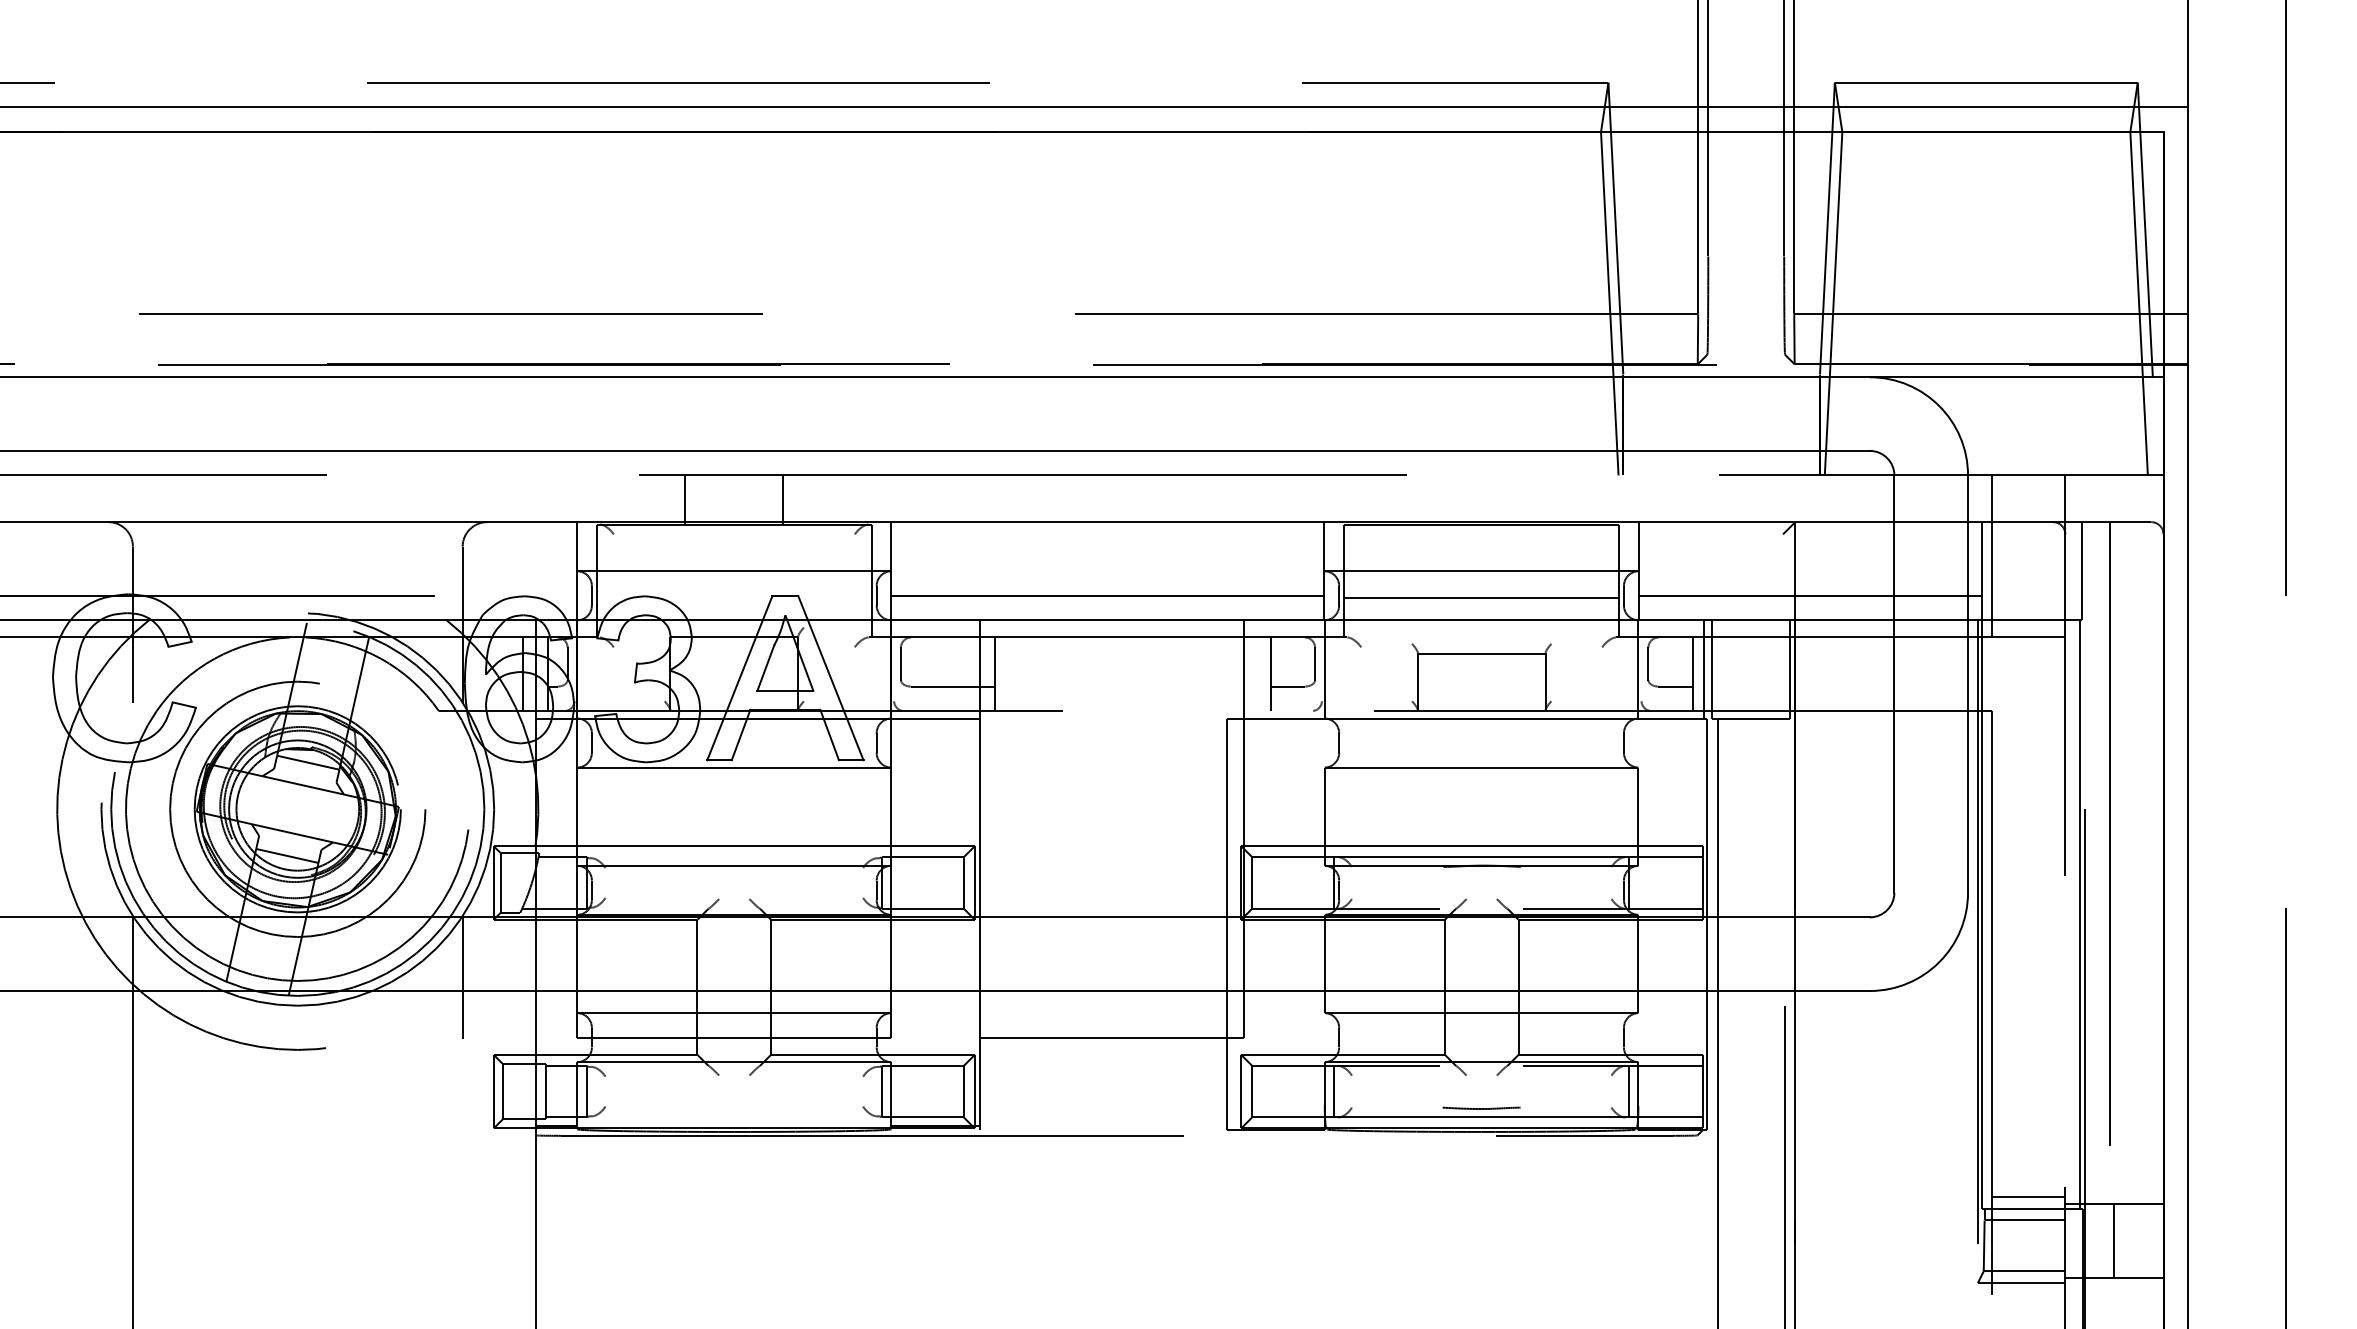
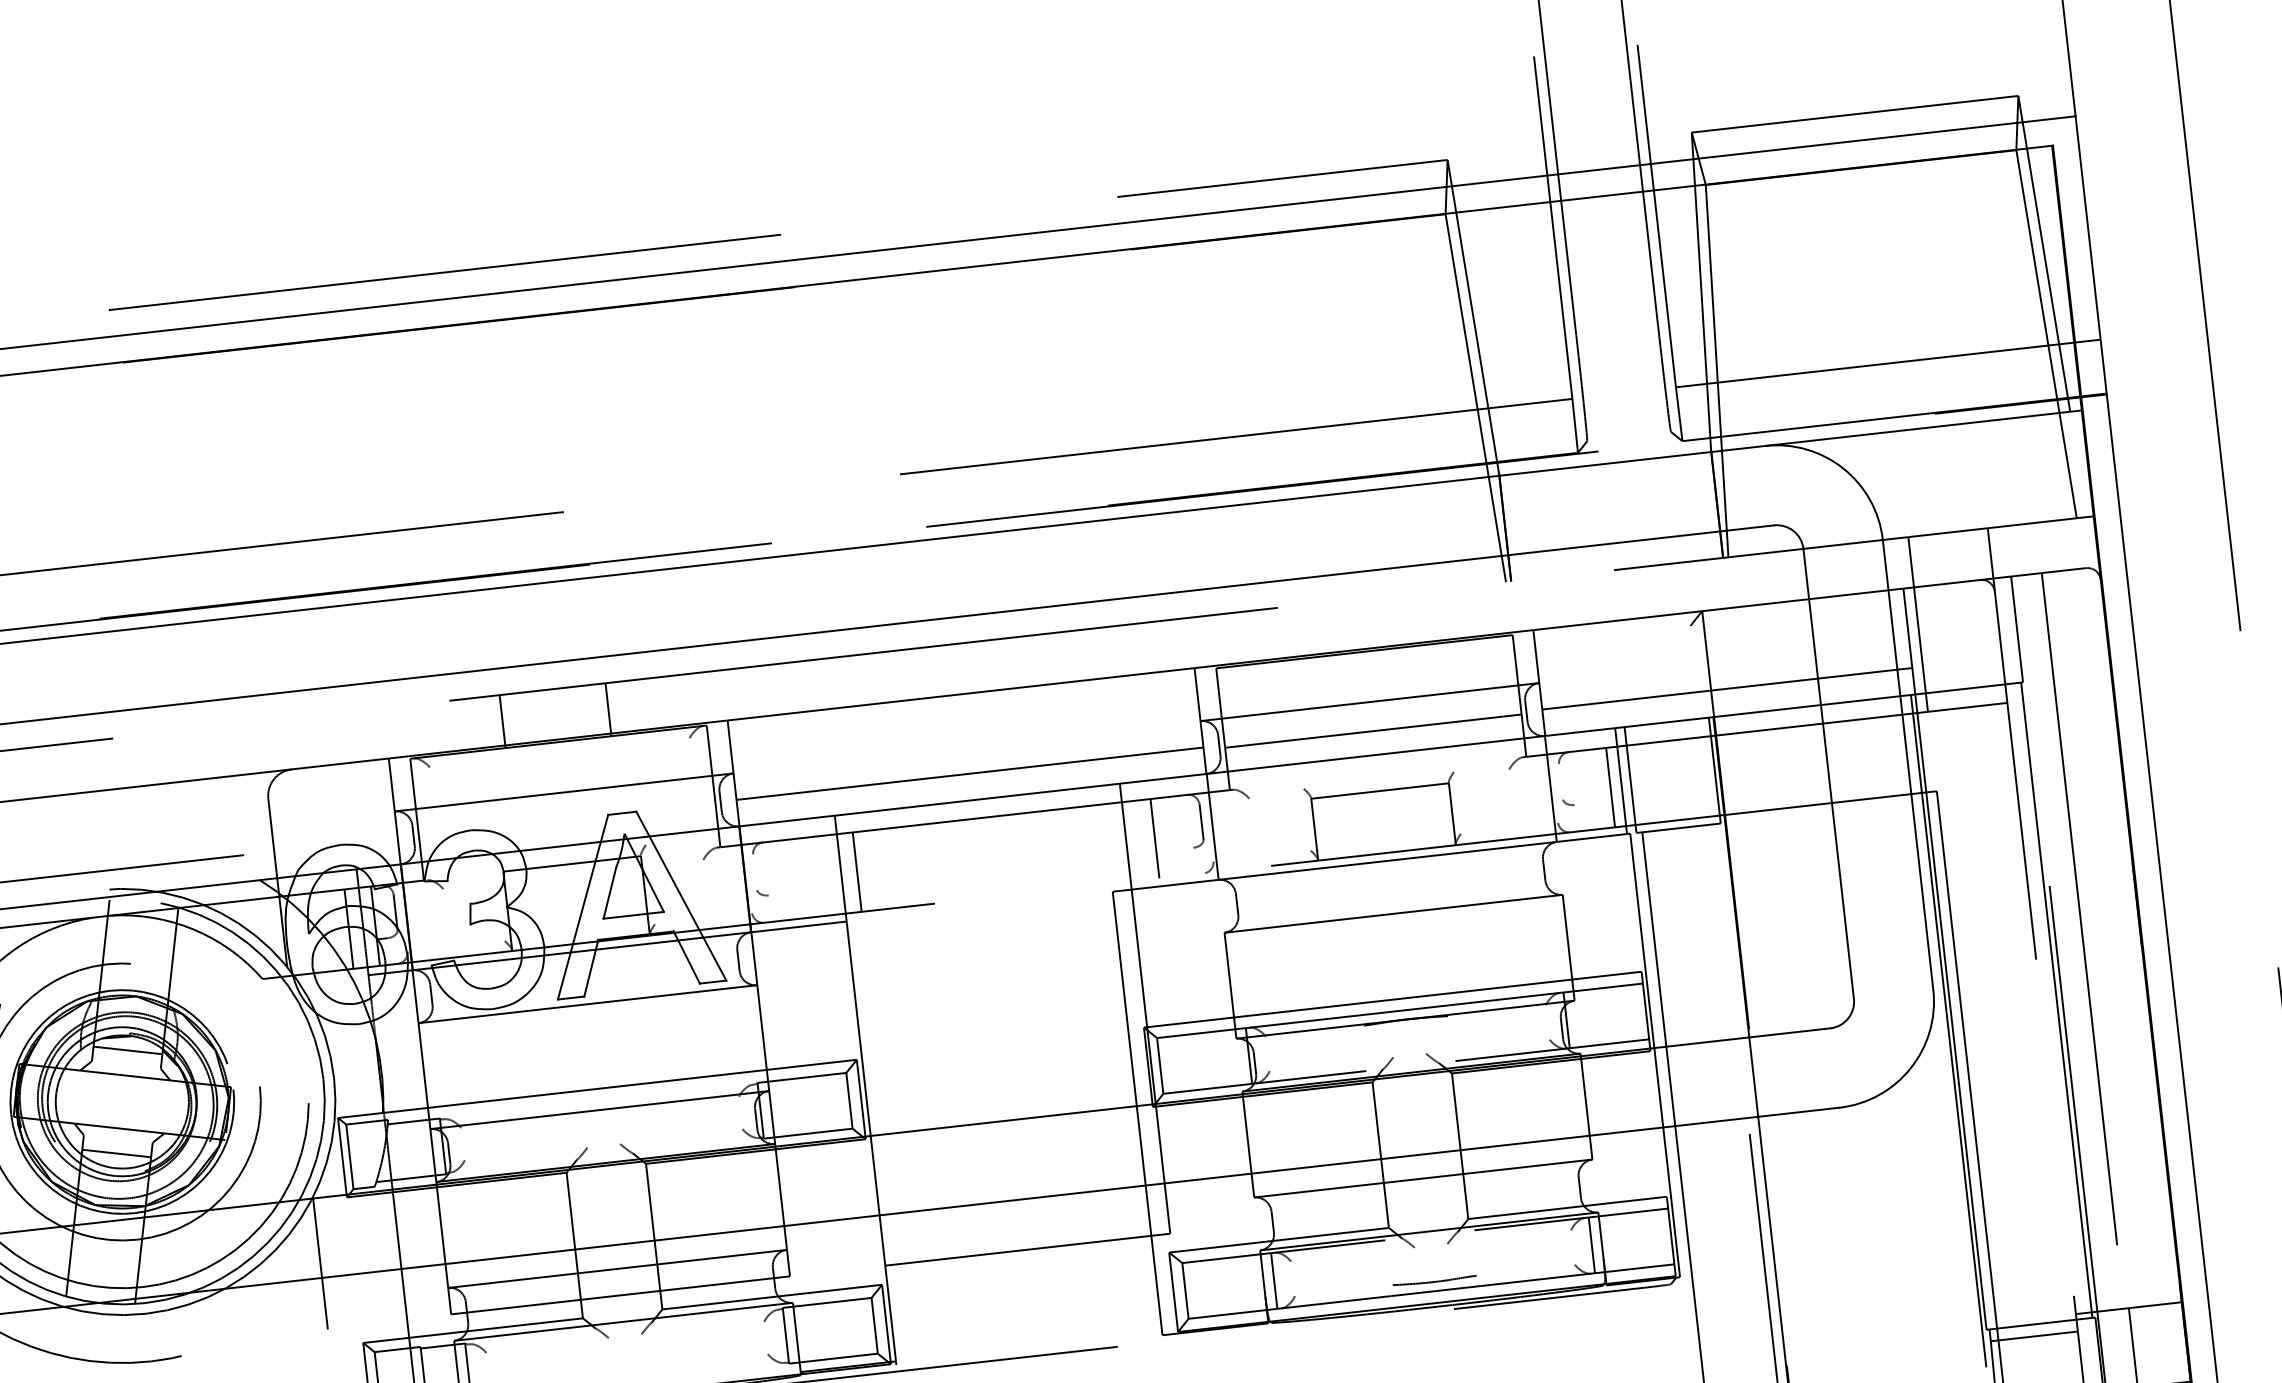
line: (900, 663) -> (754, 871), removed
line: (1648, 663) -> (1561, 781), removed
line: (952, 686) -> (813, 890), removed
line: (1287, 686) -> (1174, 849), removed
line: (1675, 686) -> (1592, 802), removed
line: (2028, 1197) -> (2035, 1311), removed

